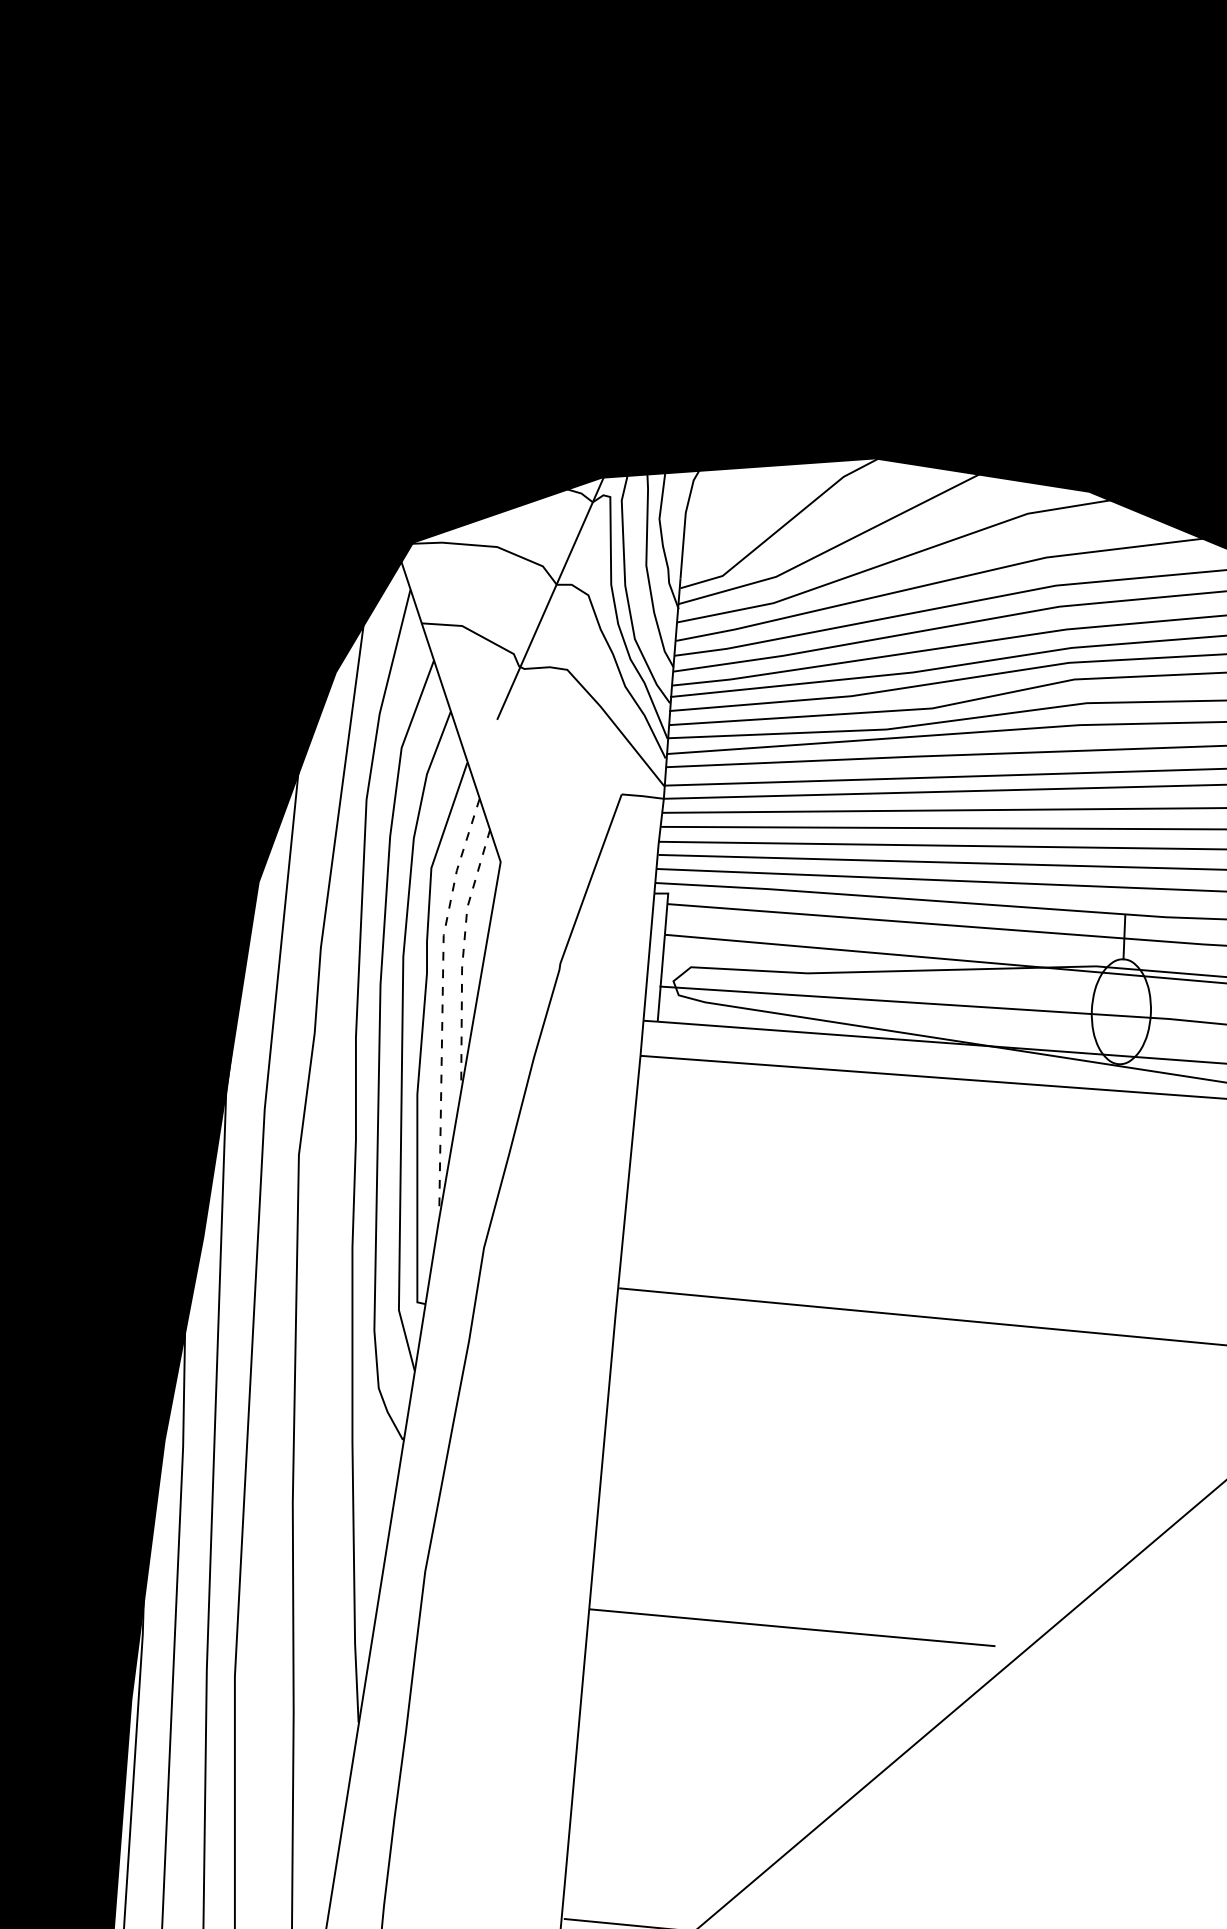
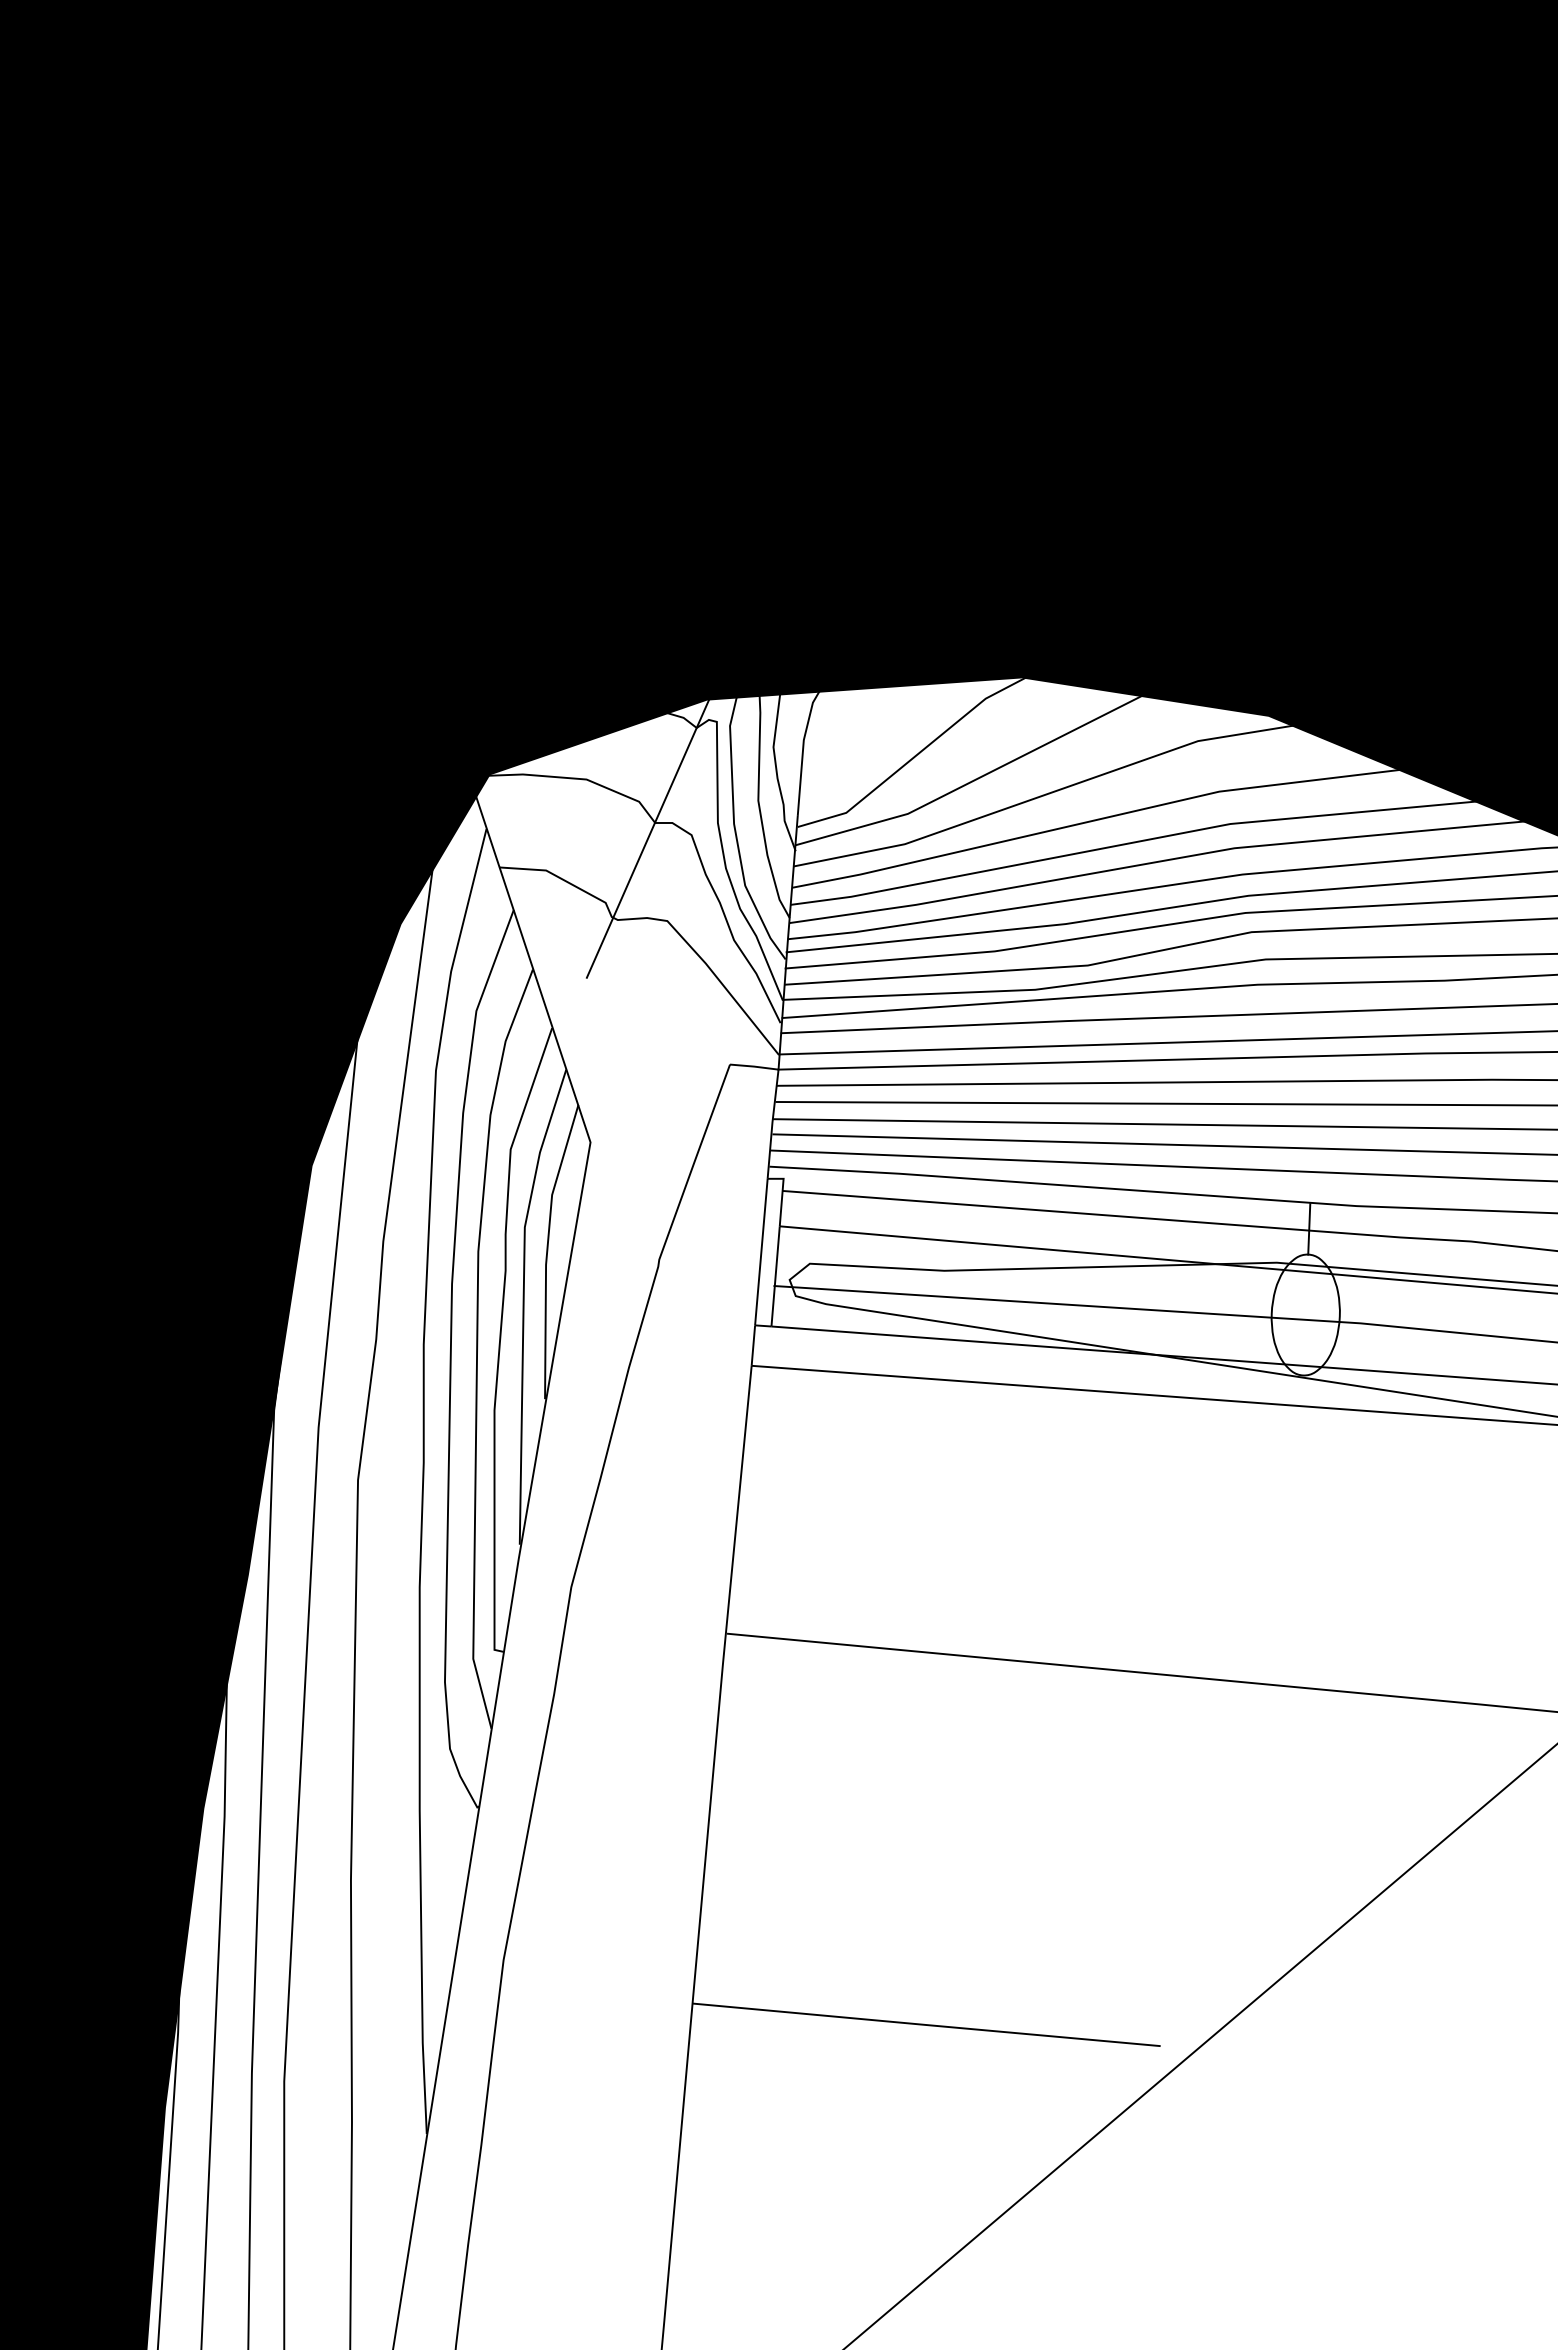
line: (463, 955) -> (547, 1250), dashed -> solid
line: (442, 1001) -> (523, 1303), dashed -> solid

